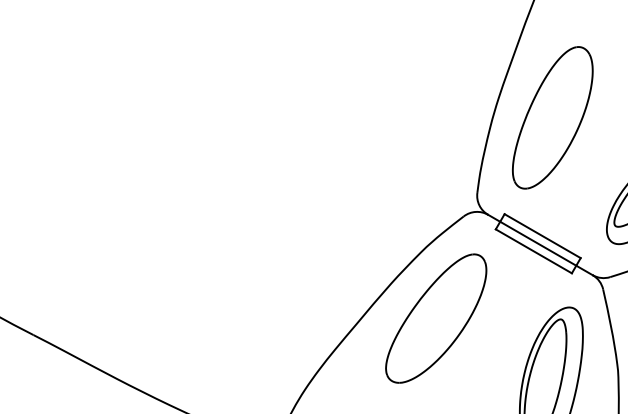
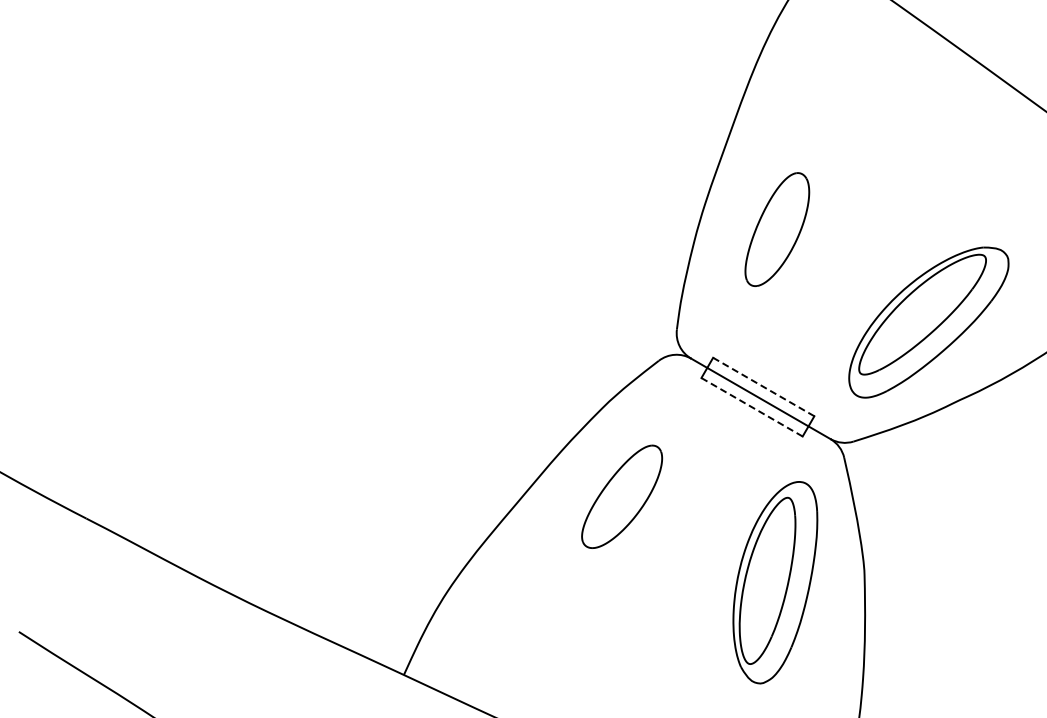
part: (552, 117) -> (777, 229), size x0.6
line: (542, 235) -> (763, 386), solid -> dashed
line: (533, 251) -> (751, 407), solid -> dashed
part: (435, 318) -> (621, 496), size x0.6

